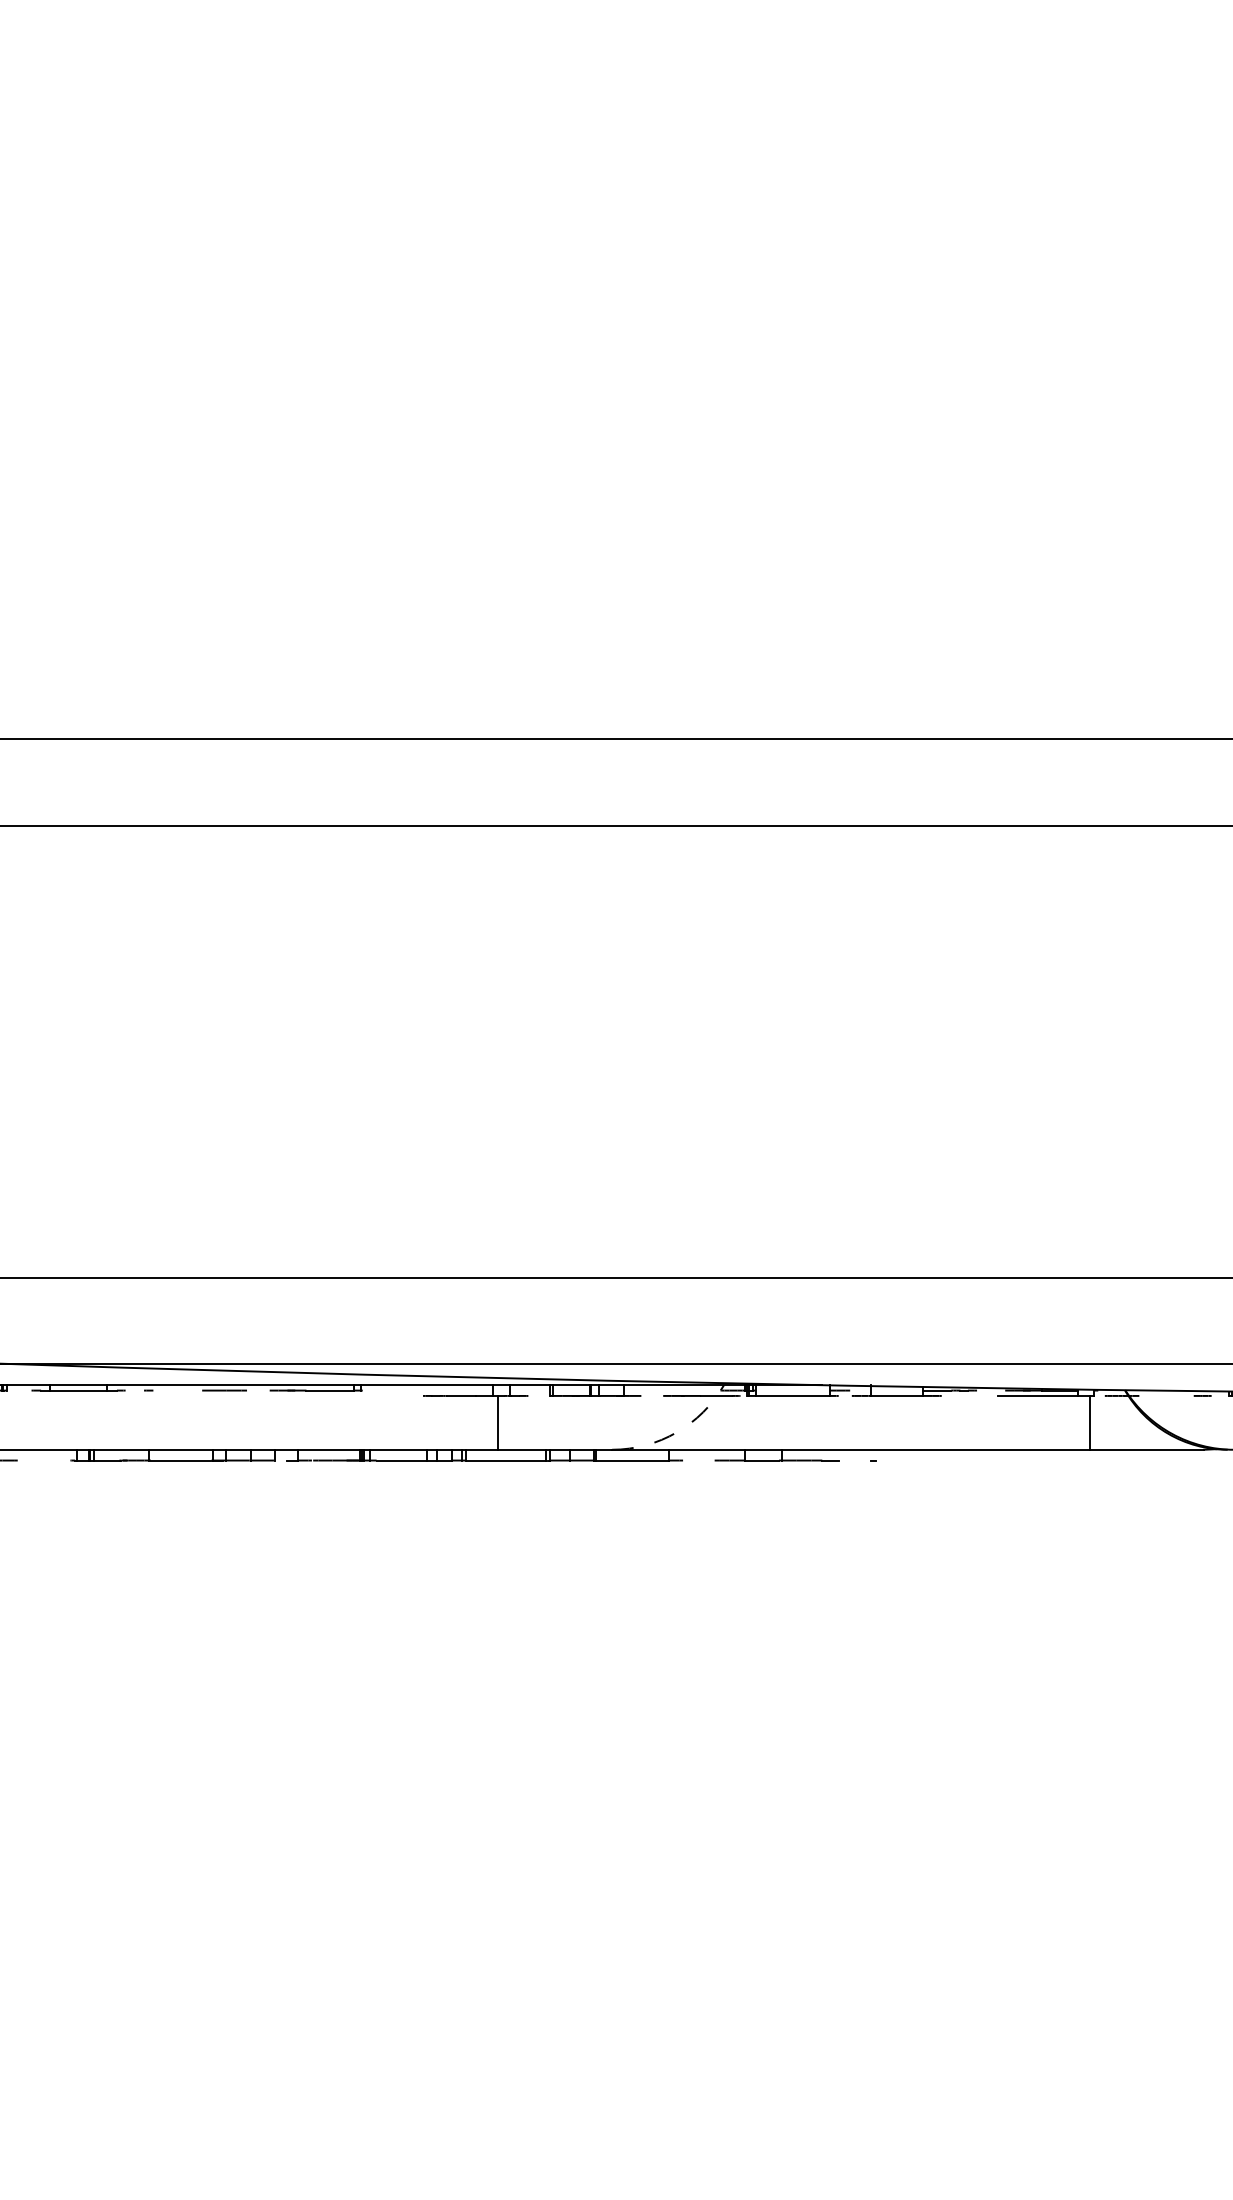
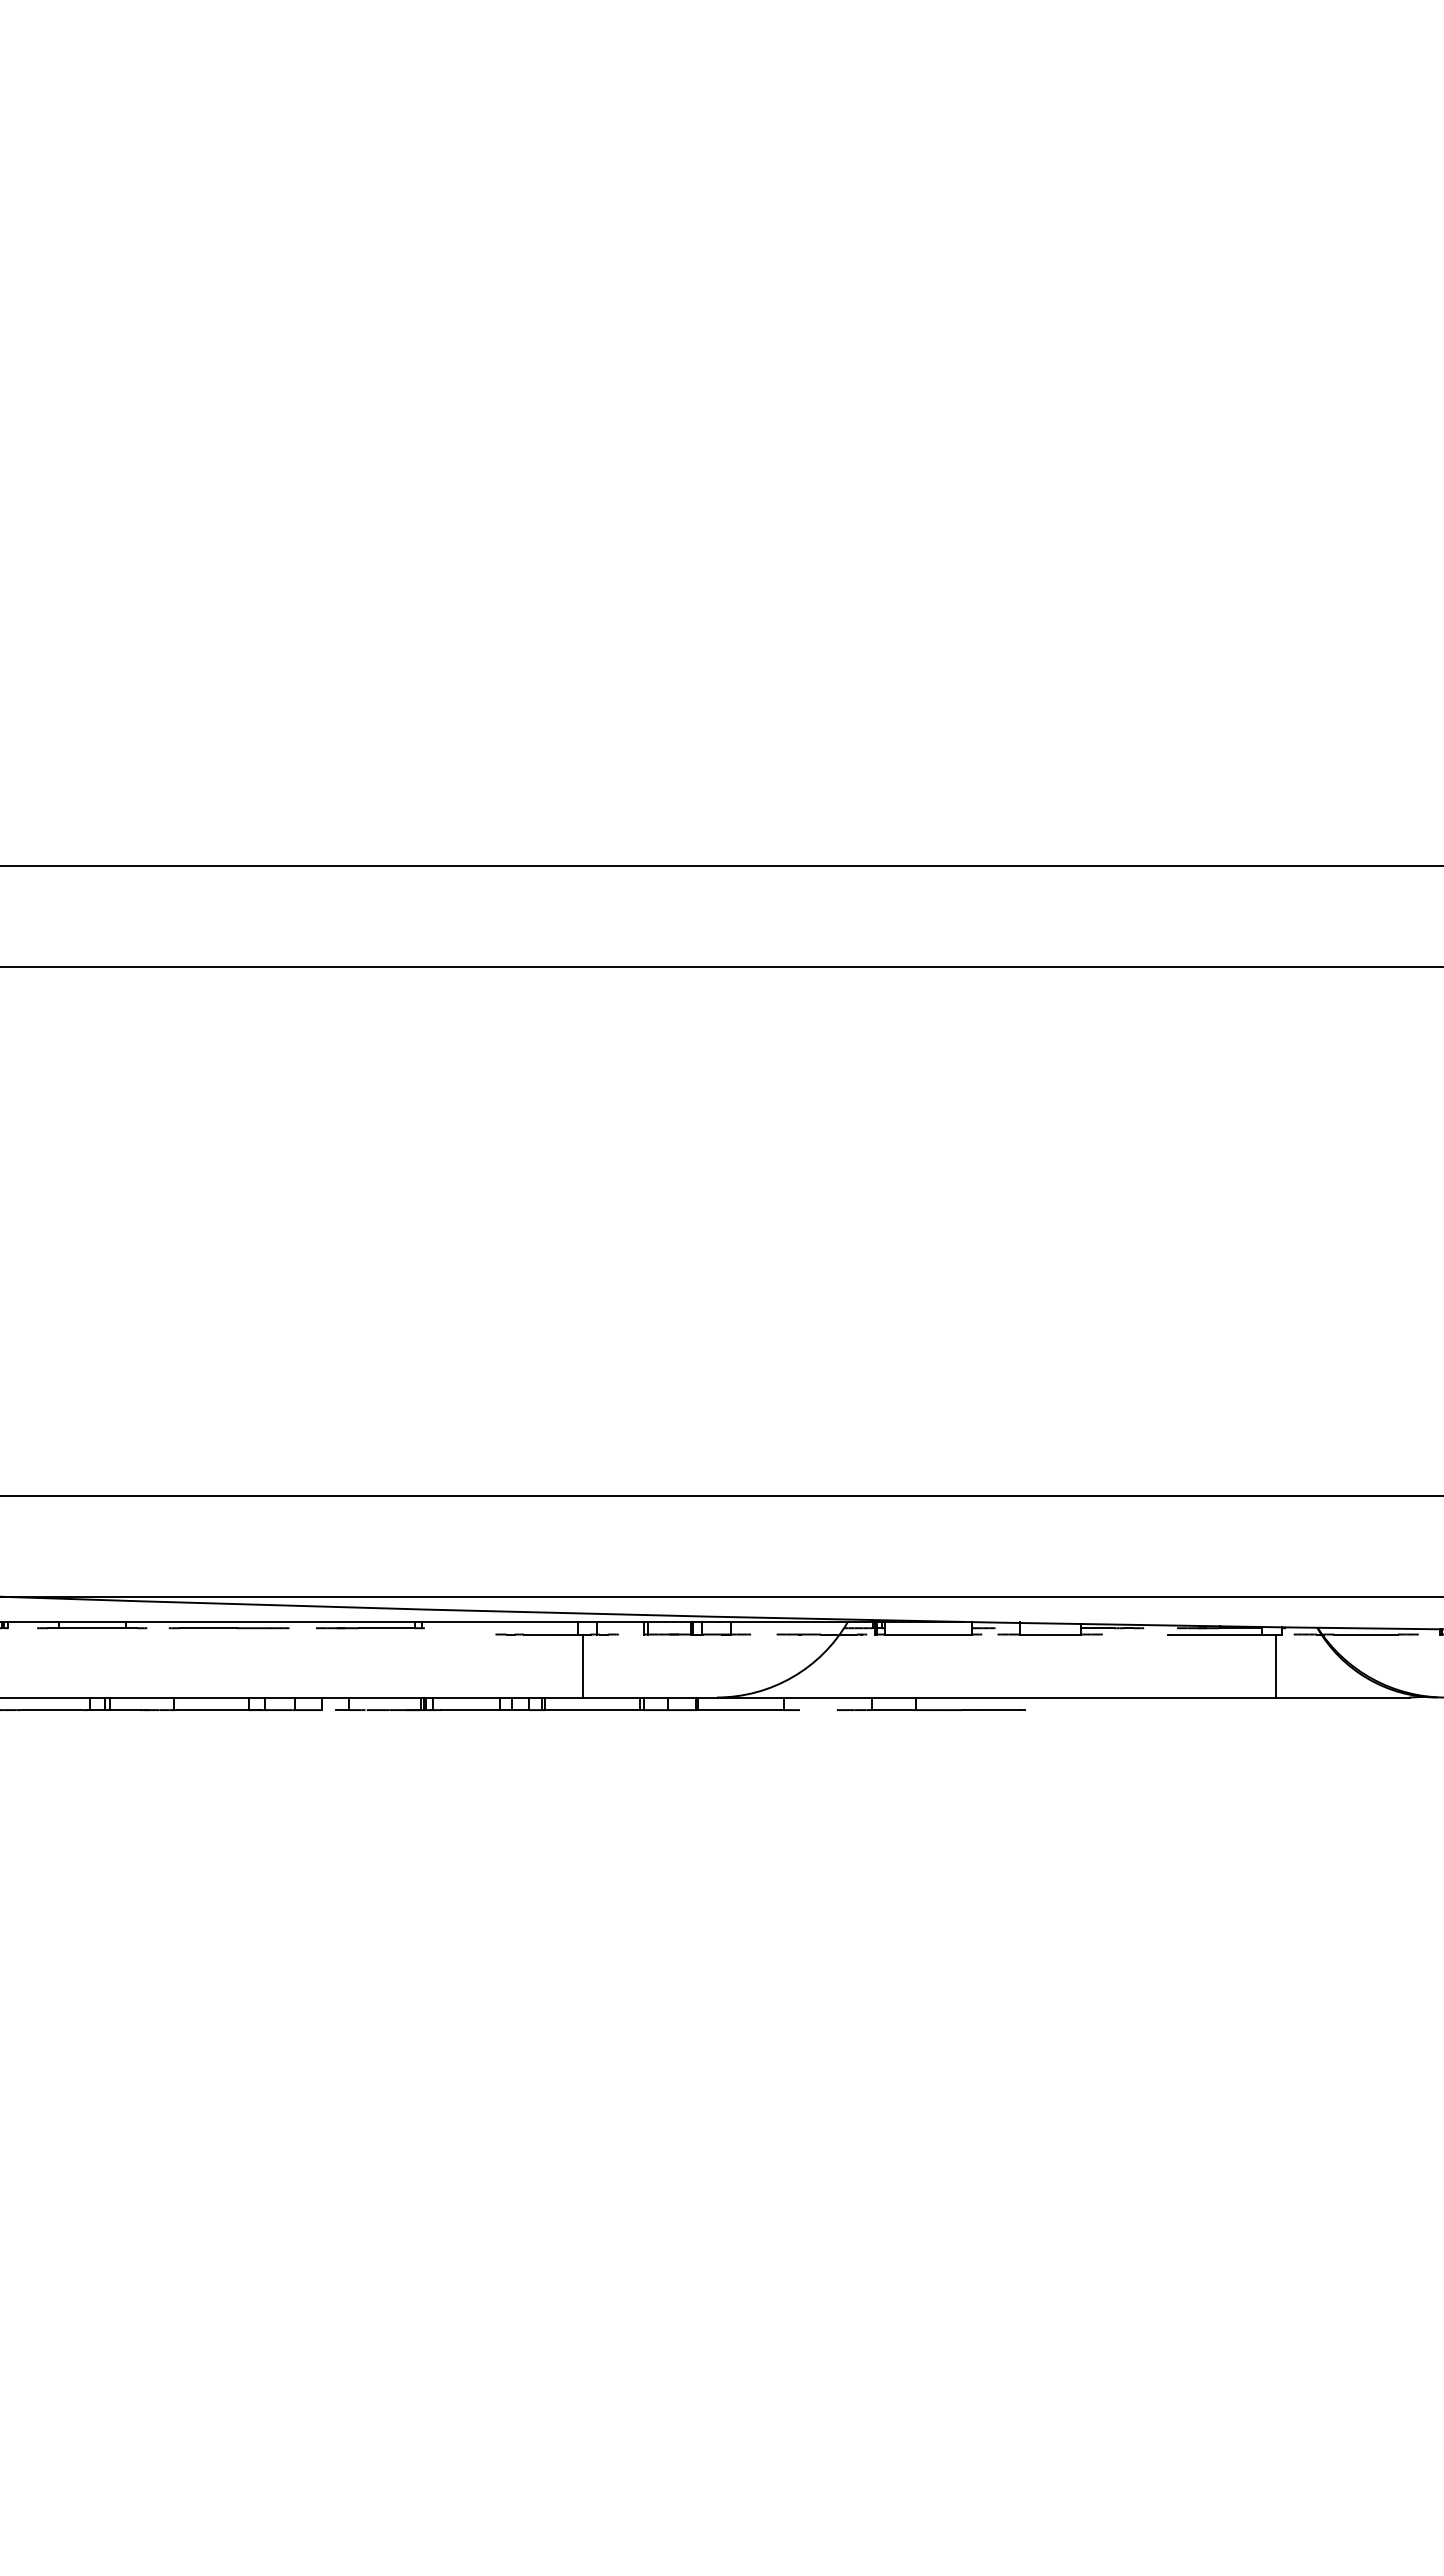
line: (177, 1390) -> (207, 1628), added
line: (1166, 1395) -> (1365, 1634), added
arc: (676, 1432) -> (792, 1677), dashed -> solid
line: (43, 1460) -> (51, 1710), added
line: (854, 1460) -> (1000, 1710), added

